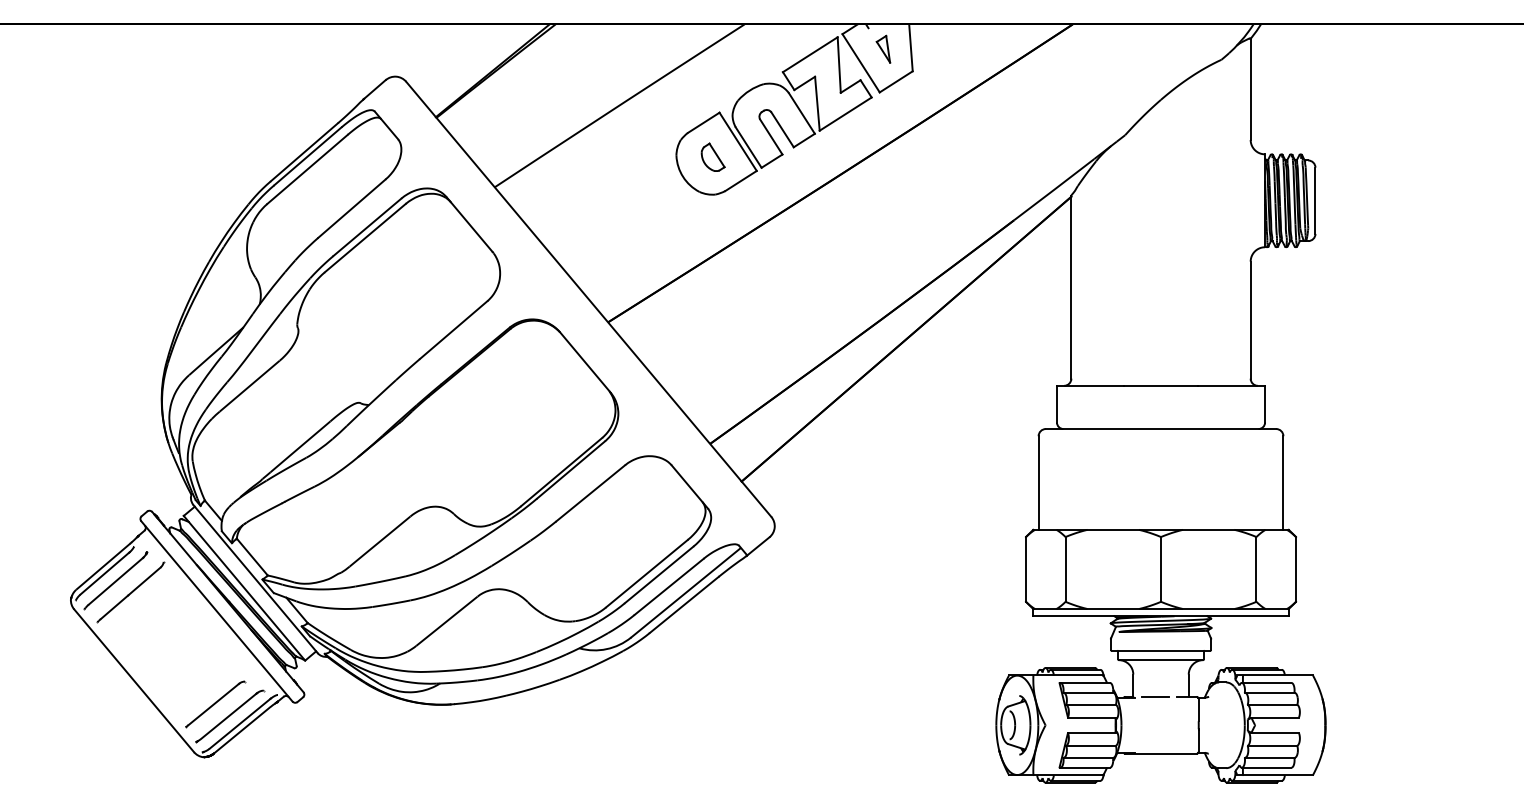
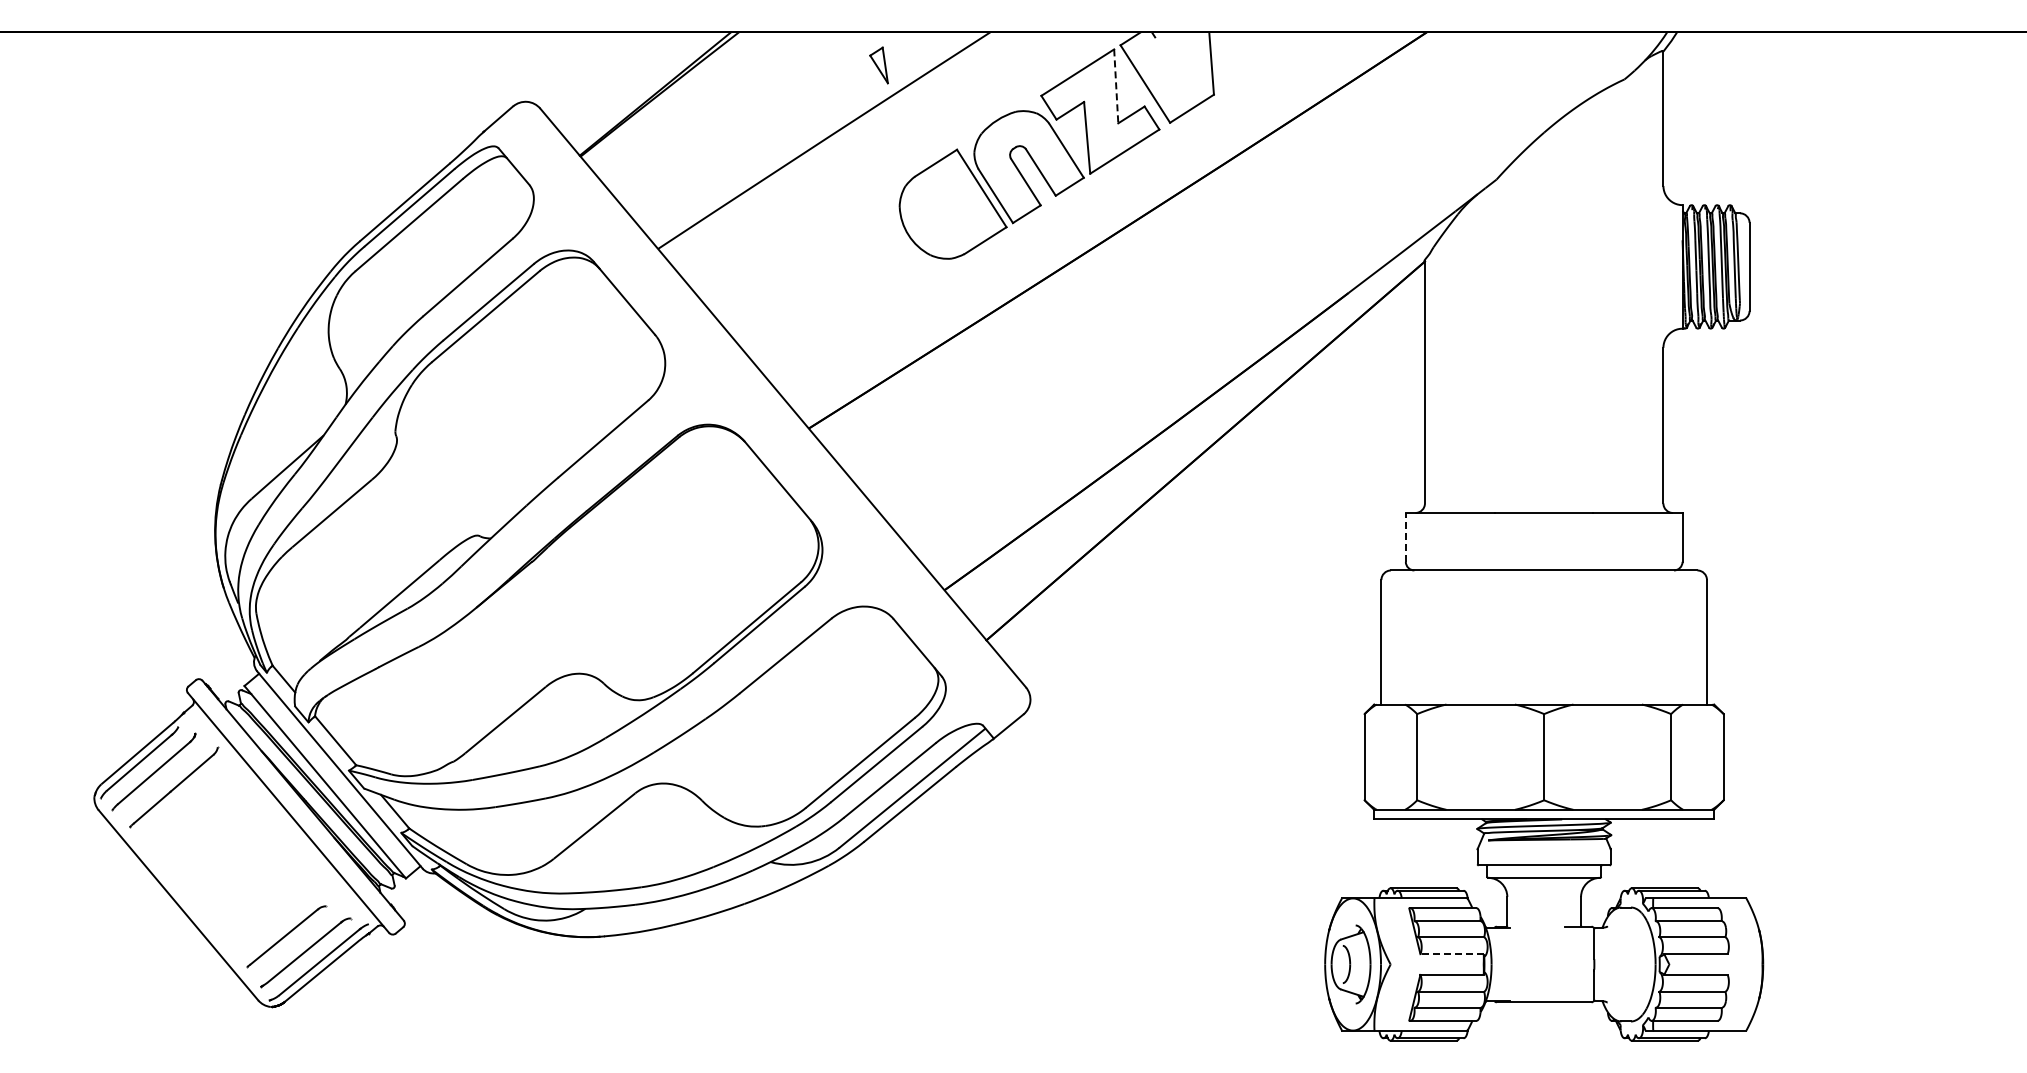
part: (883, 49) -> (878, 65), moved
line: (839, 65) -> (1116, 86), solid -> dashed
part: (713, 156) -> (948, 208), removed
line: (1056, 403) -> (1405, 536), solid -> dashed
line: (1155, 696) -> (1536, 926), removed
line: (1092, 717) -> (1452, 954), solid -> dashed

